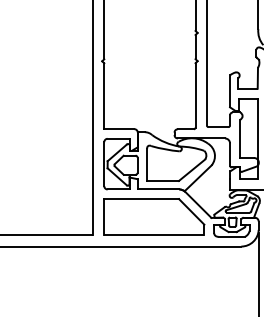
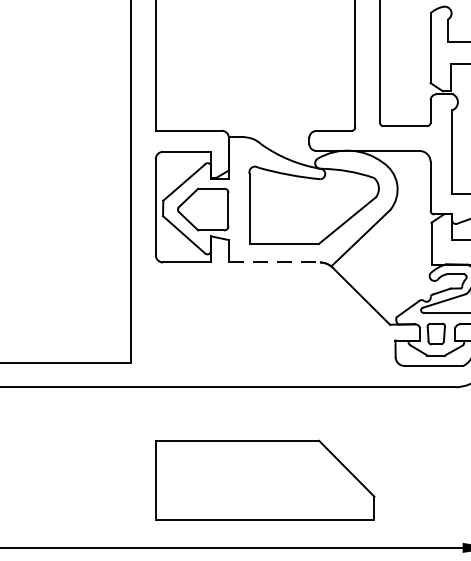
line: (158, 189) -> (274, 262), solid -> dashed
part: (154, 216) -> (265, 478), moved

